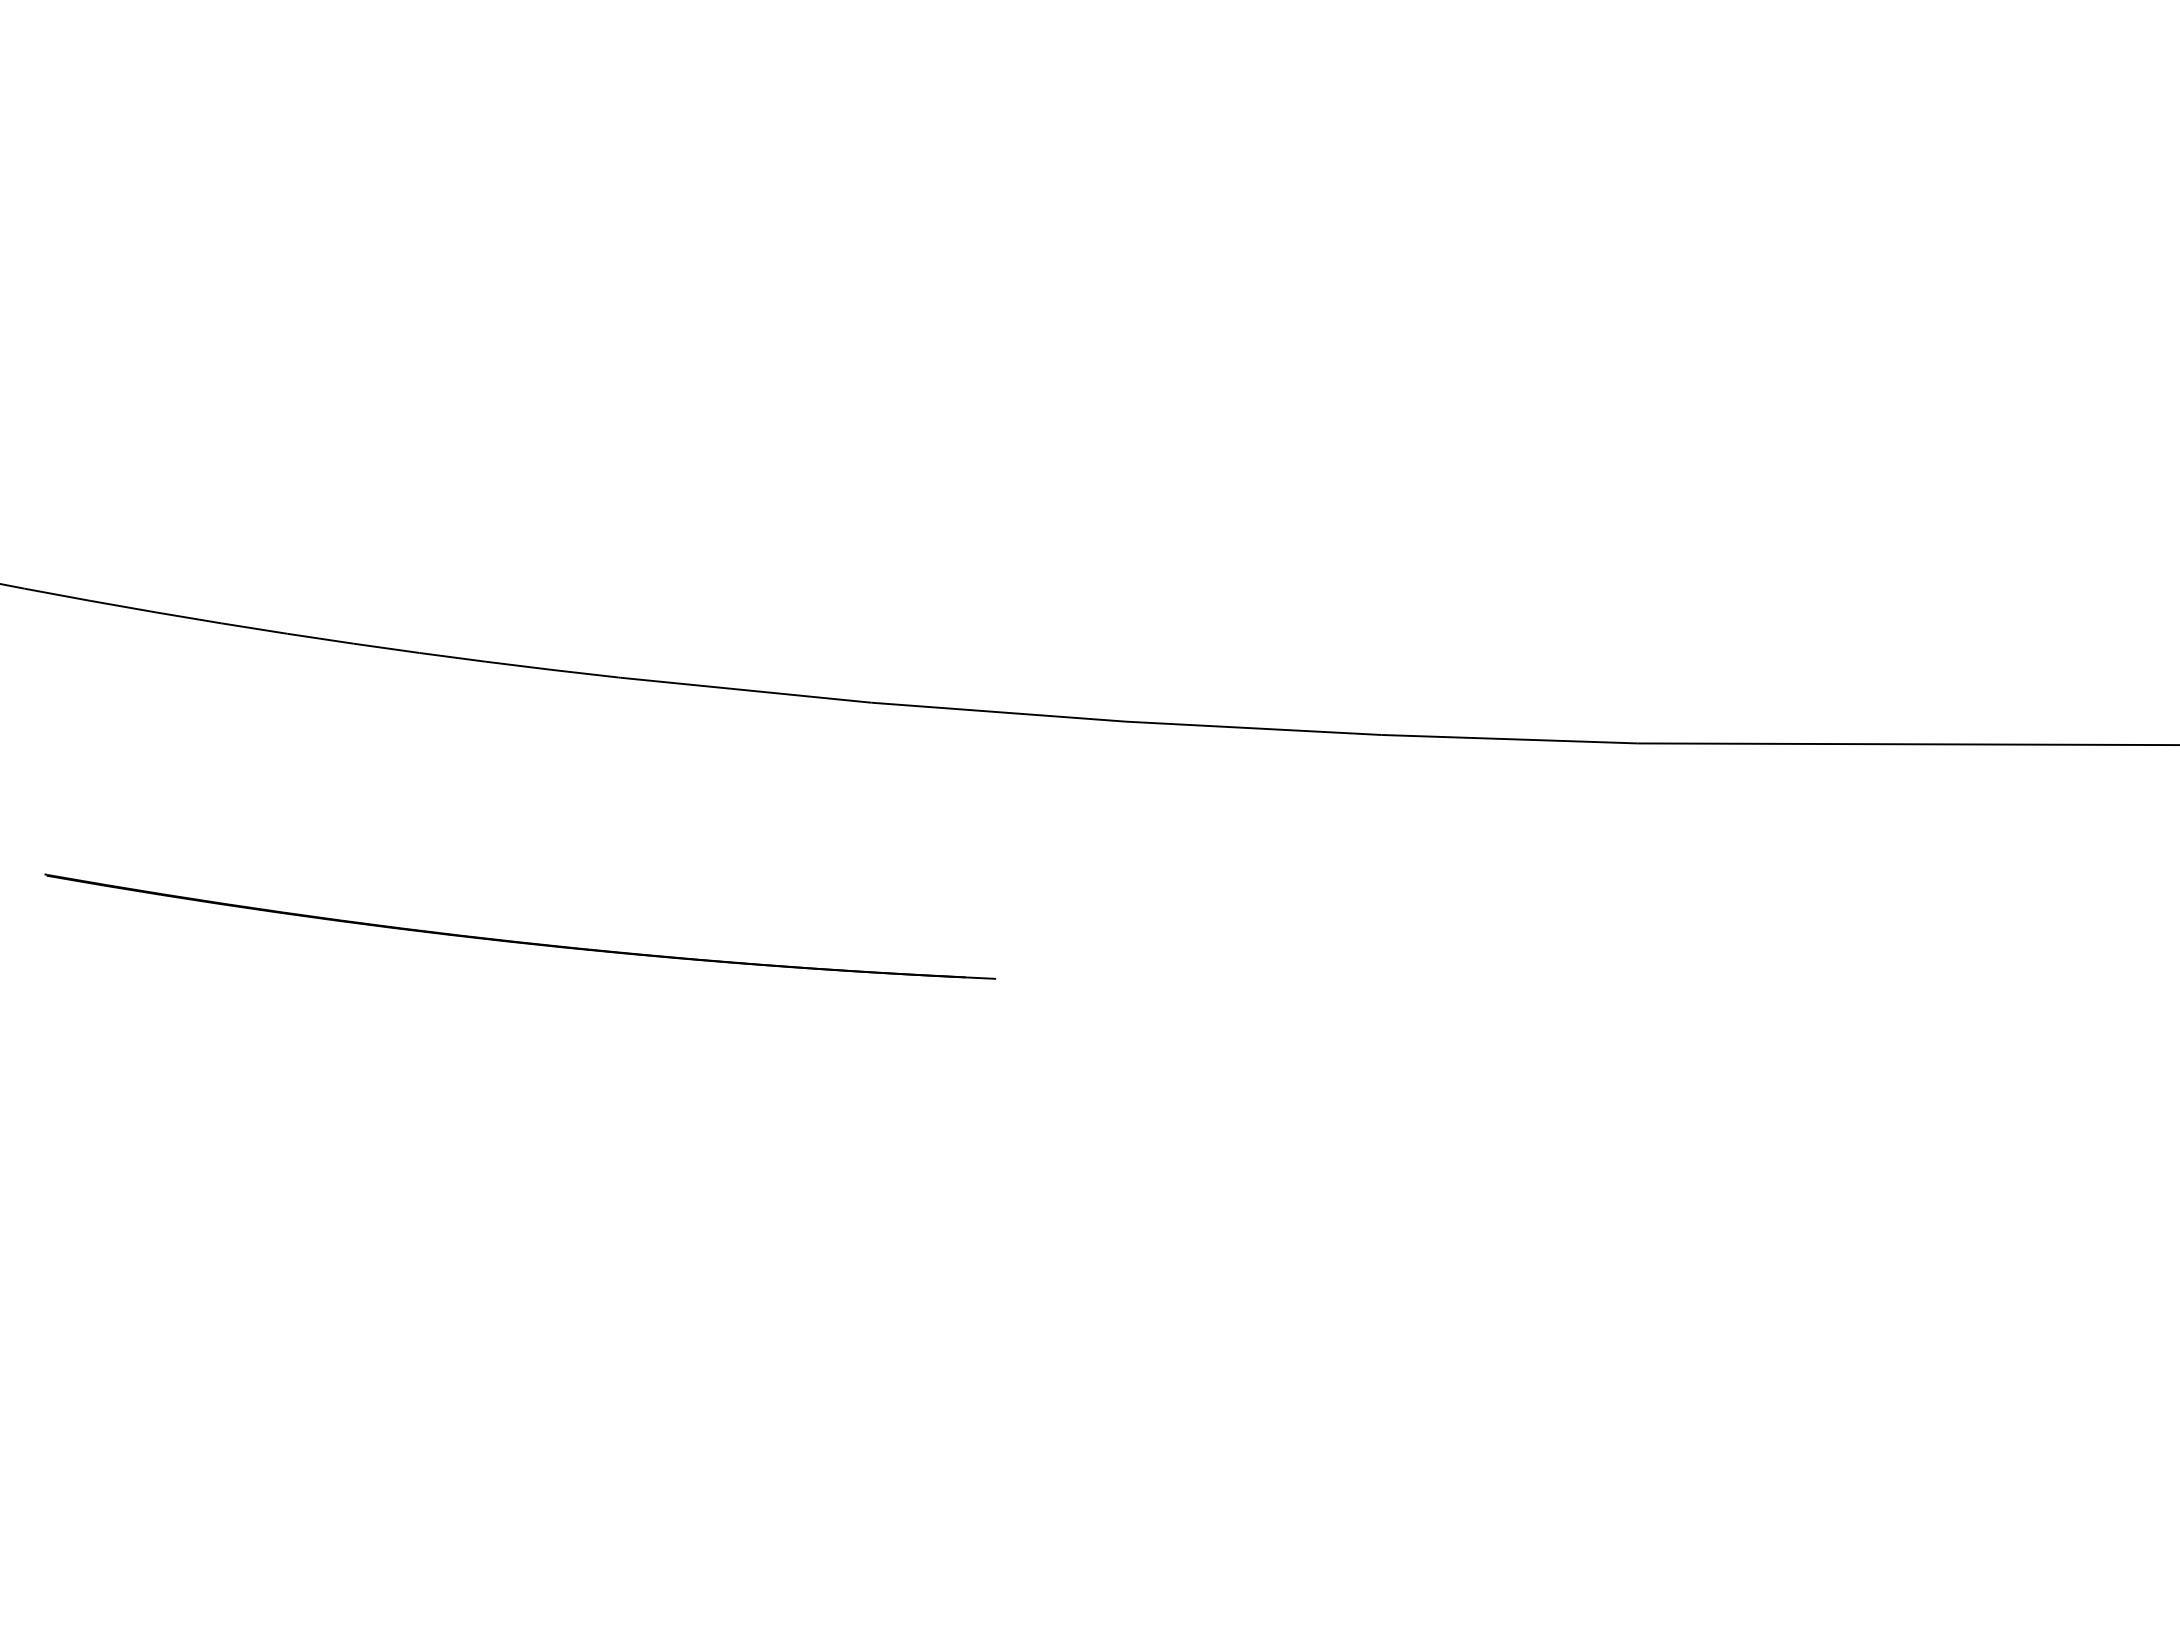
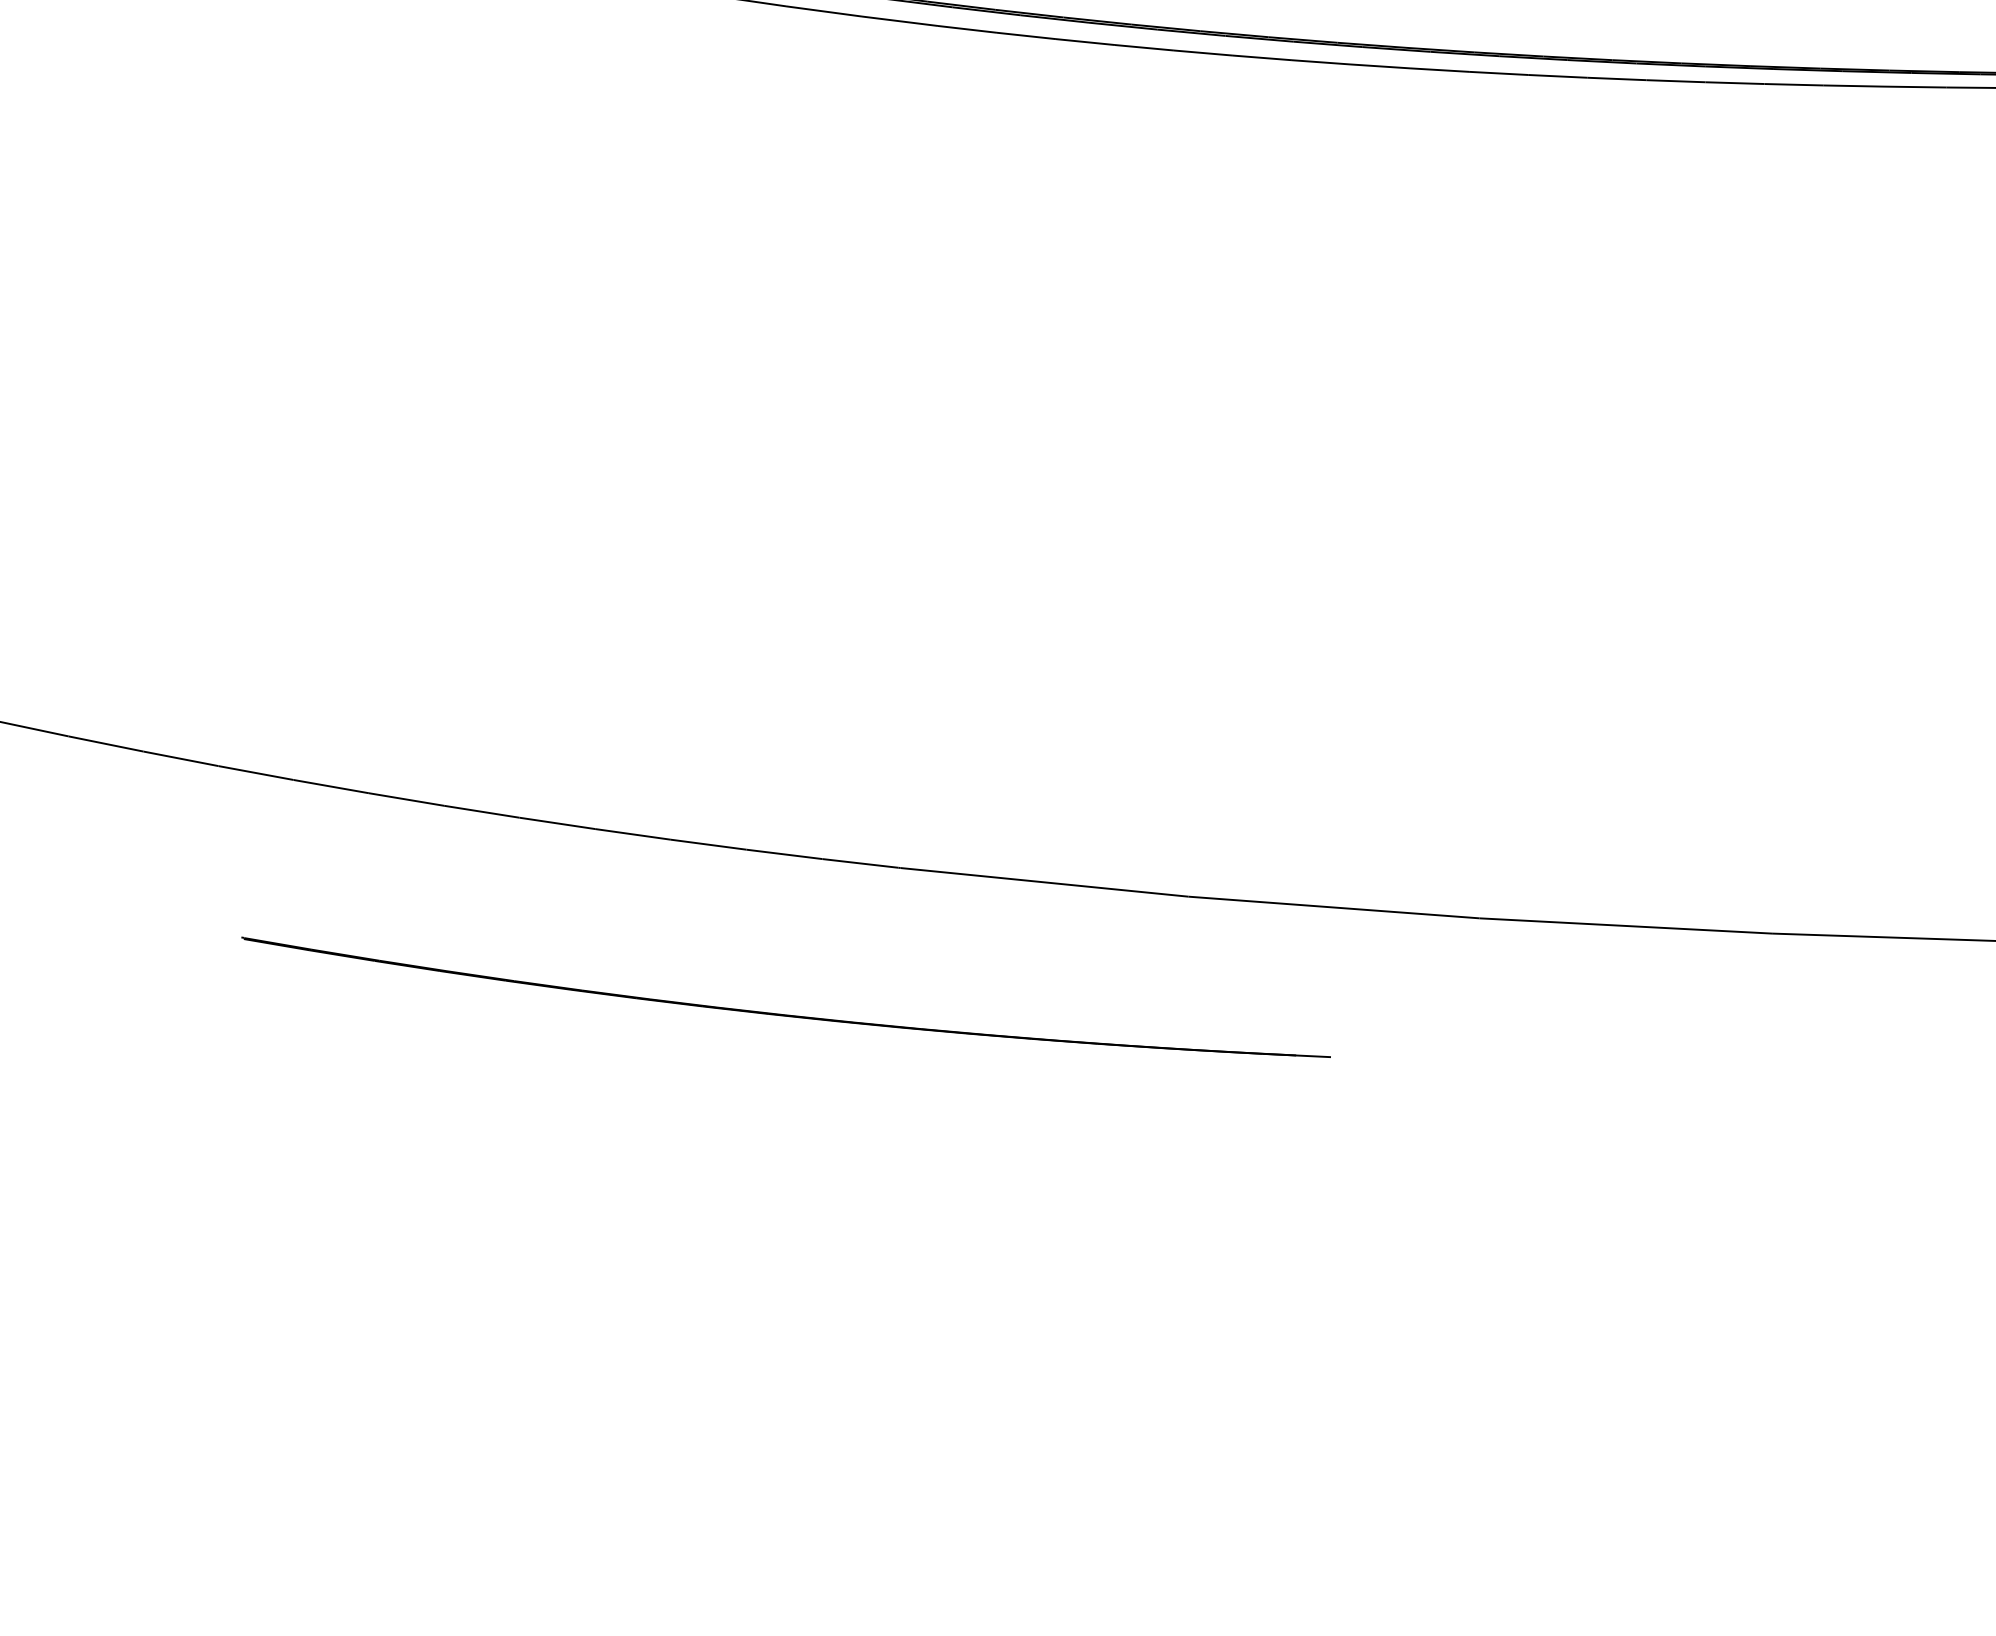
part: (520, 941) -> (786, 1014), moved

